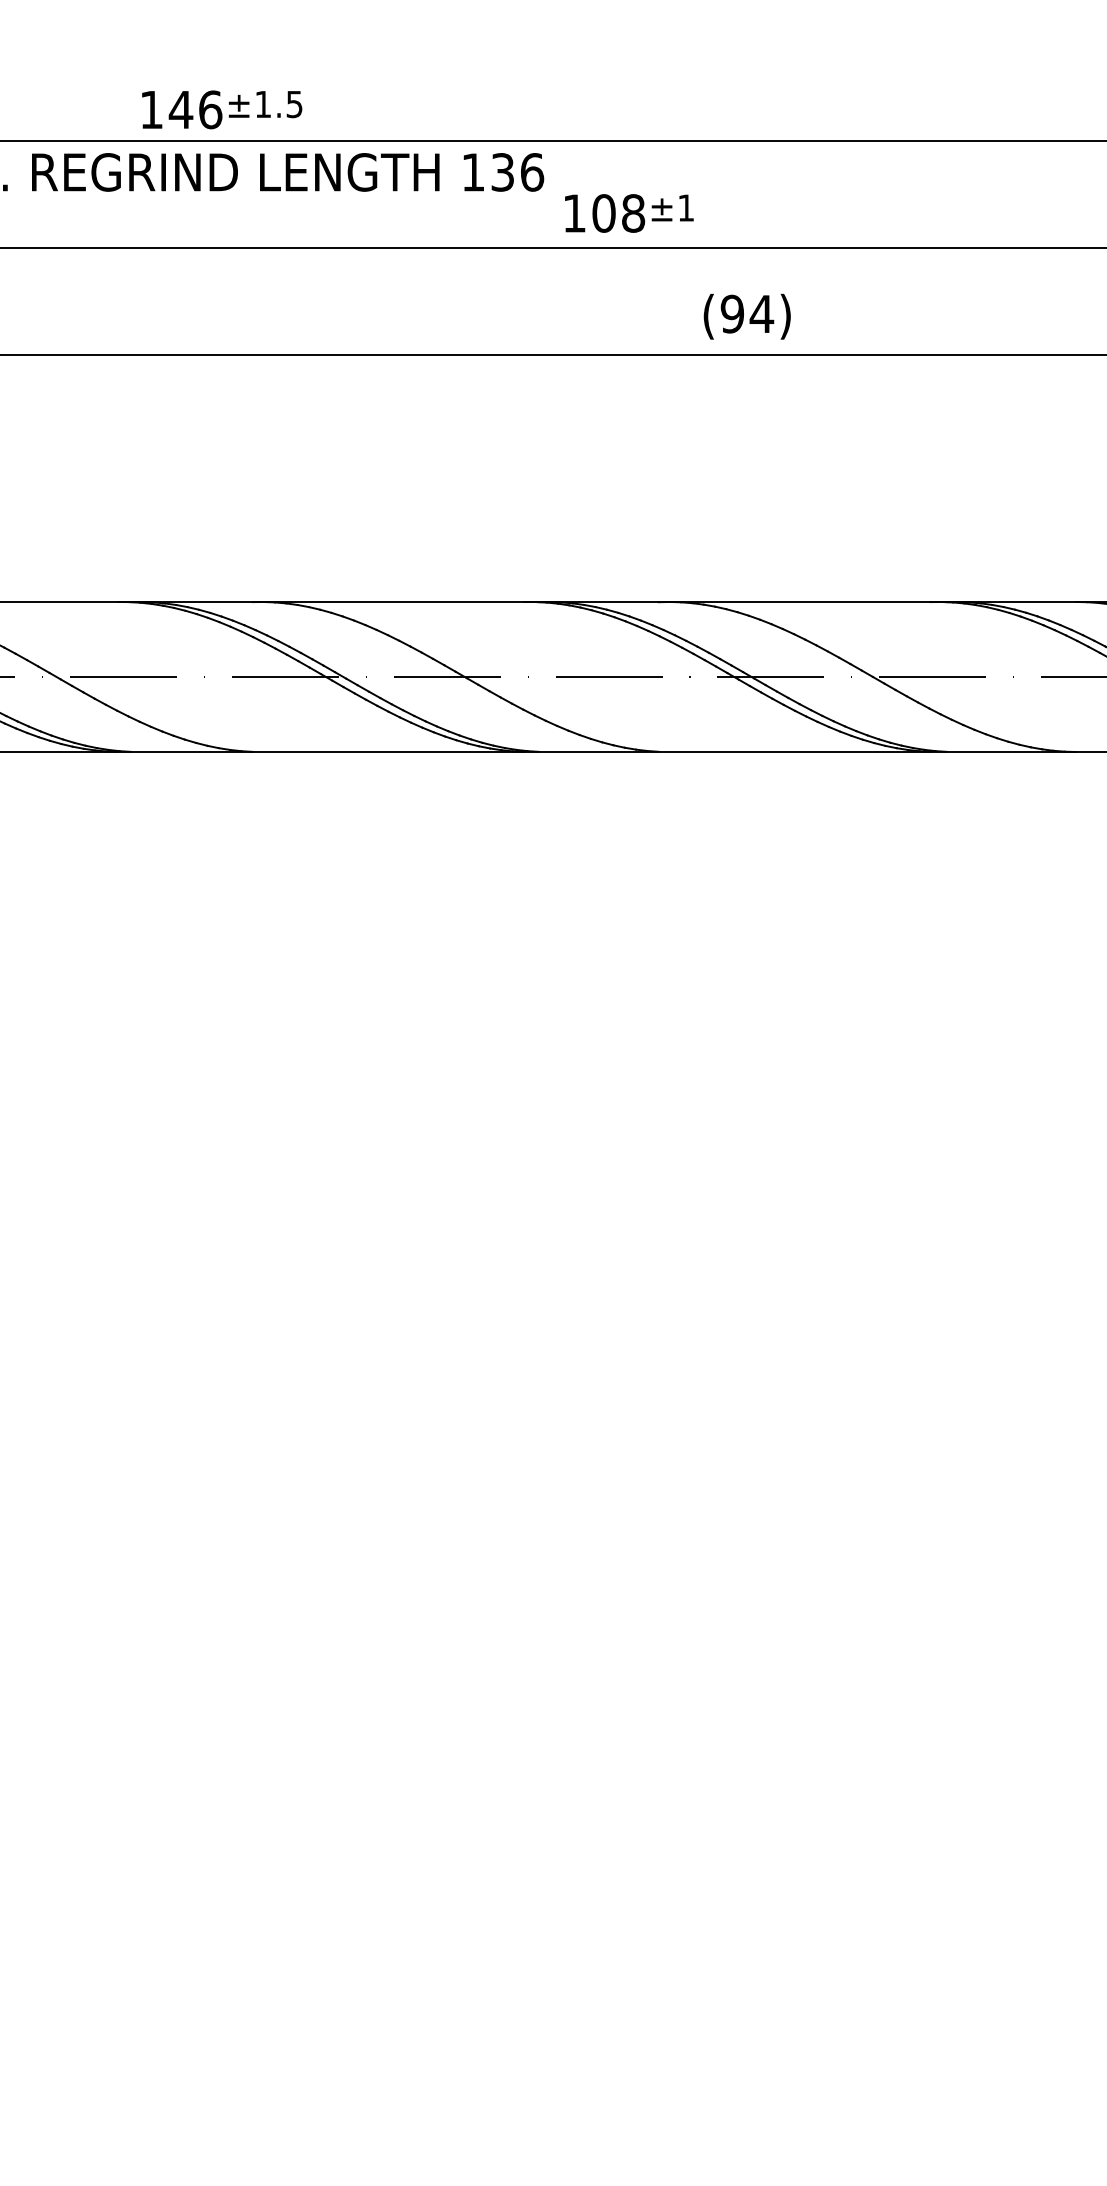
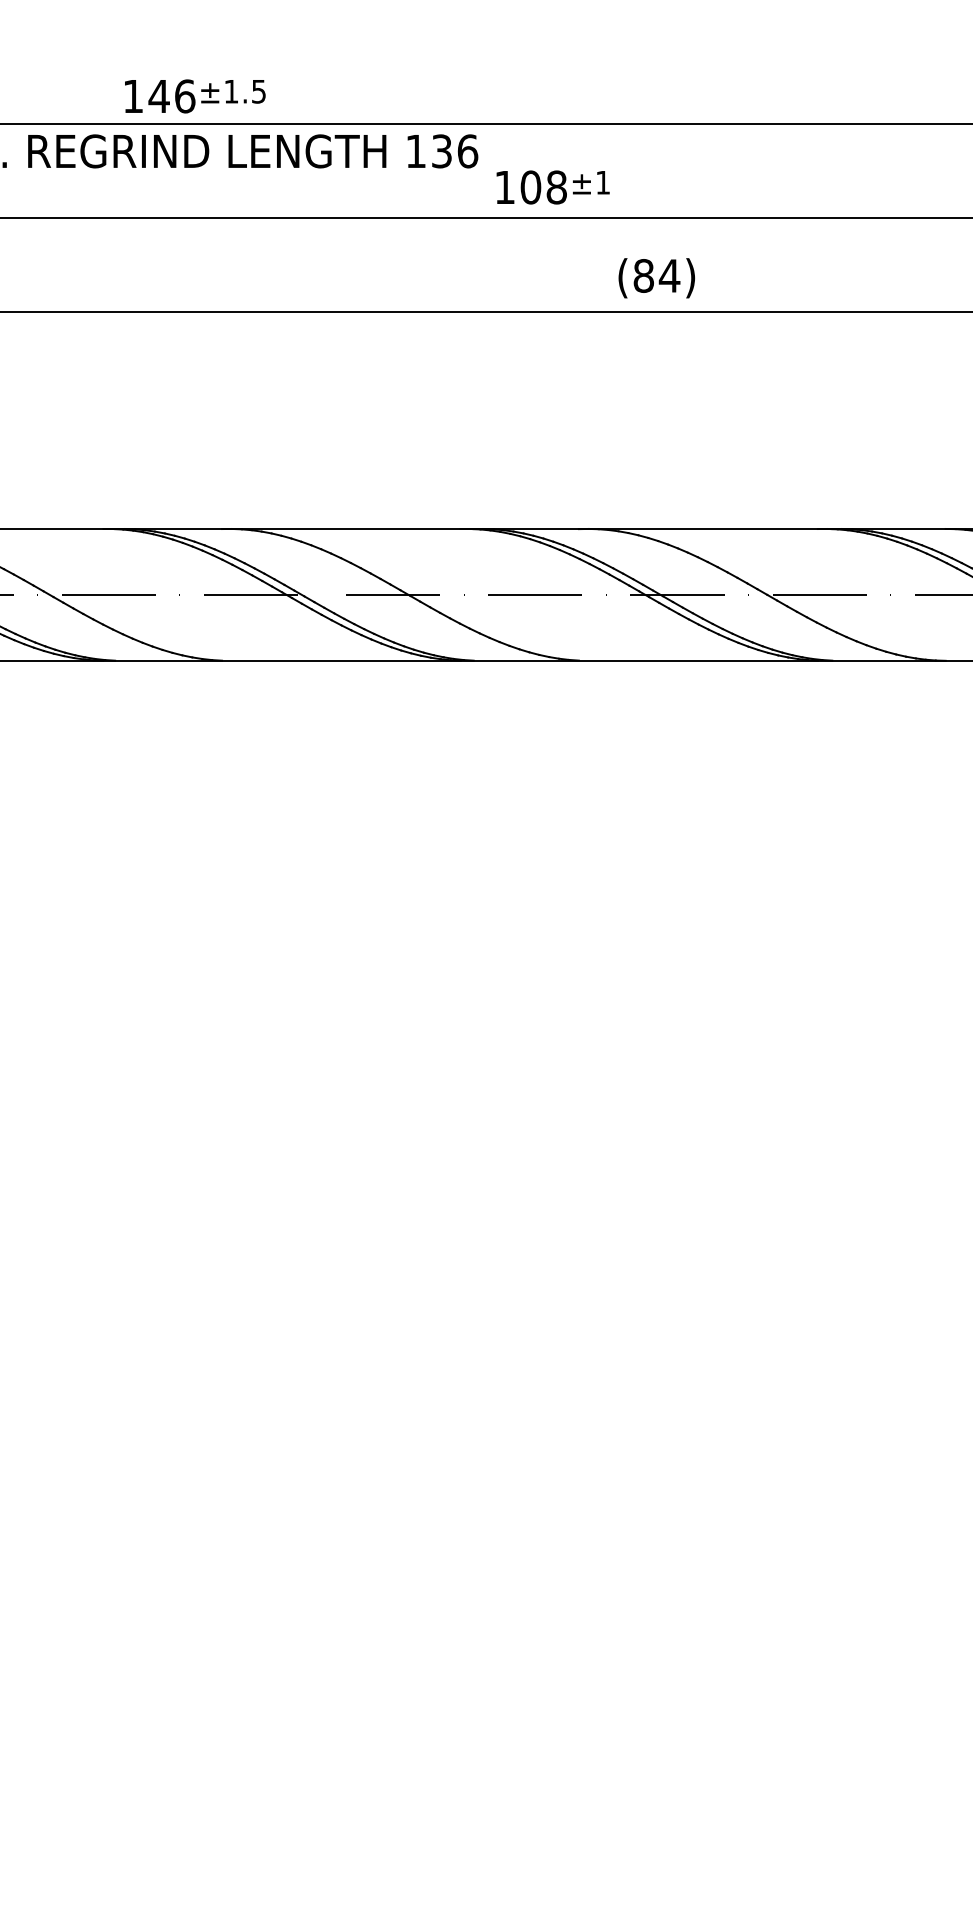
text: (732, 313) -> (643, 275), (94) -> (84)

